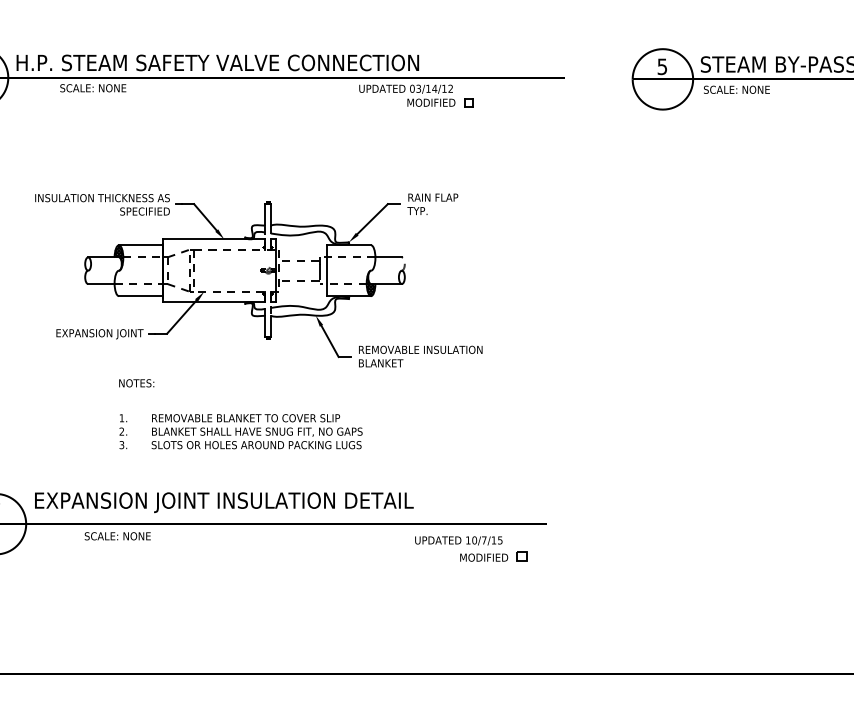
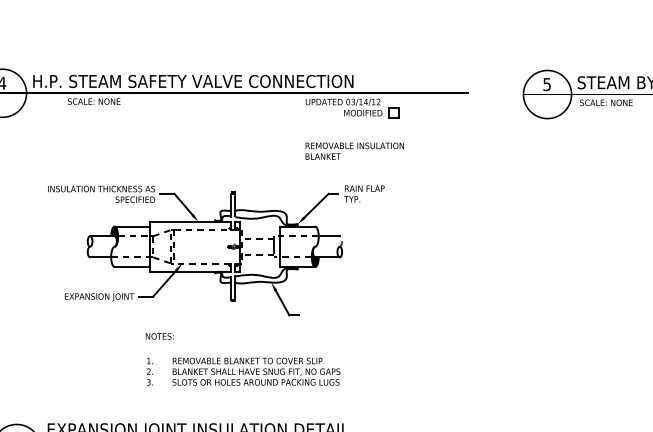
part: (468, 102) -> (392, 112), size x1.6
text: (420, 356) -> (354, 151), moved
text: (136, 383) -> (159, 336), moved
text: (240, 431) -> (243, 371), moved

